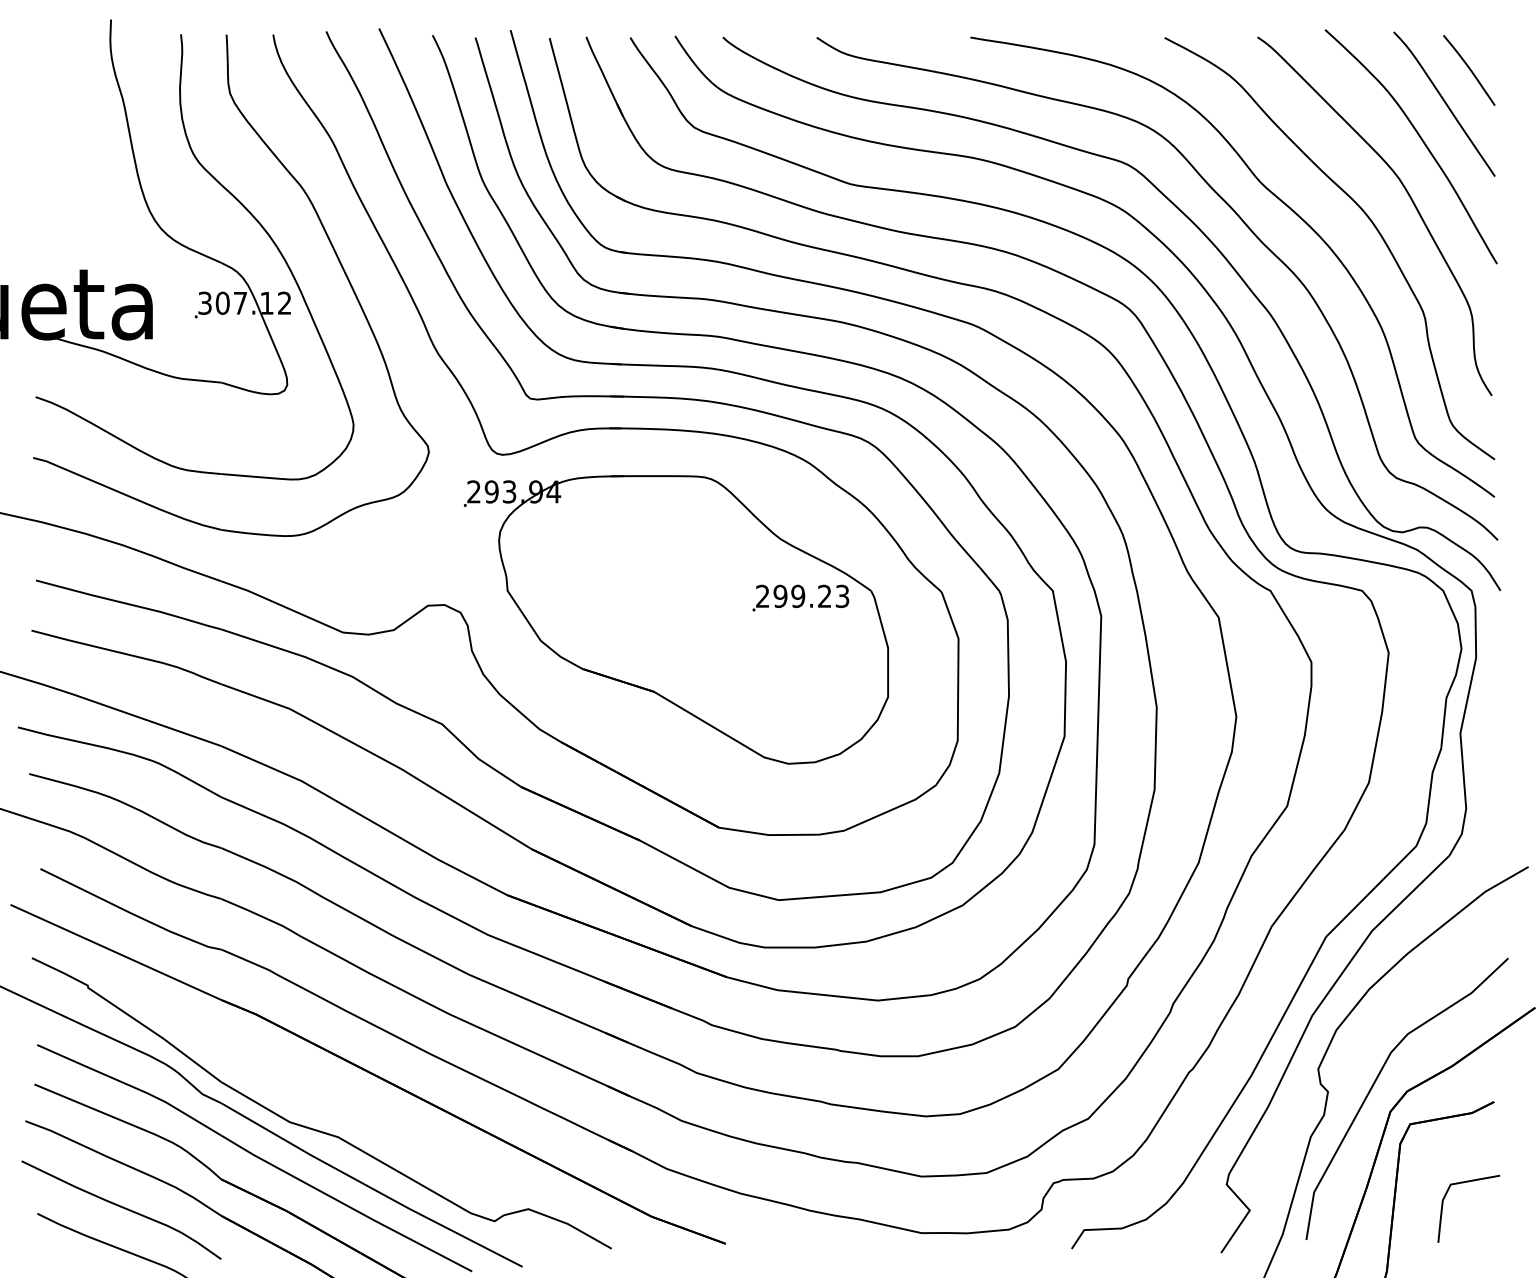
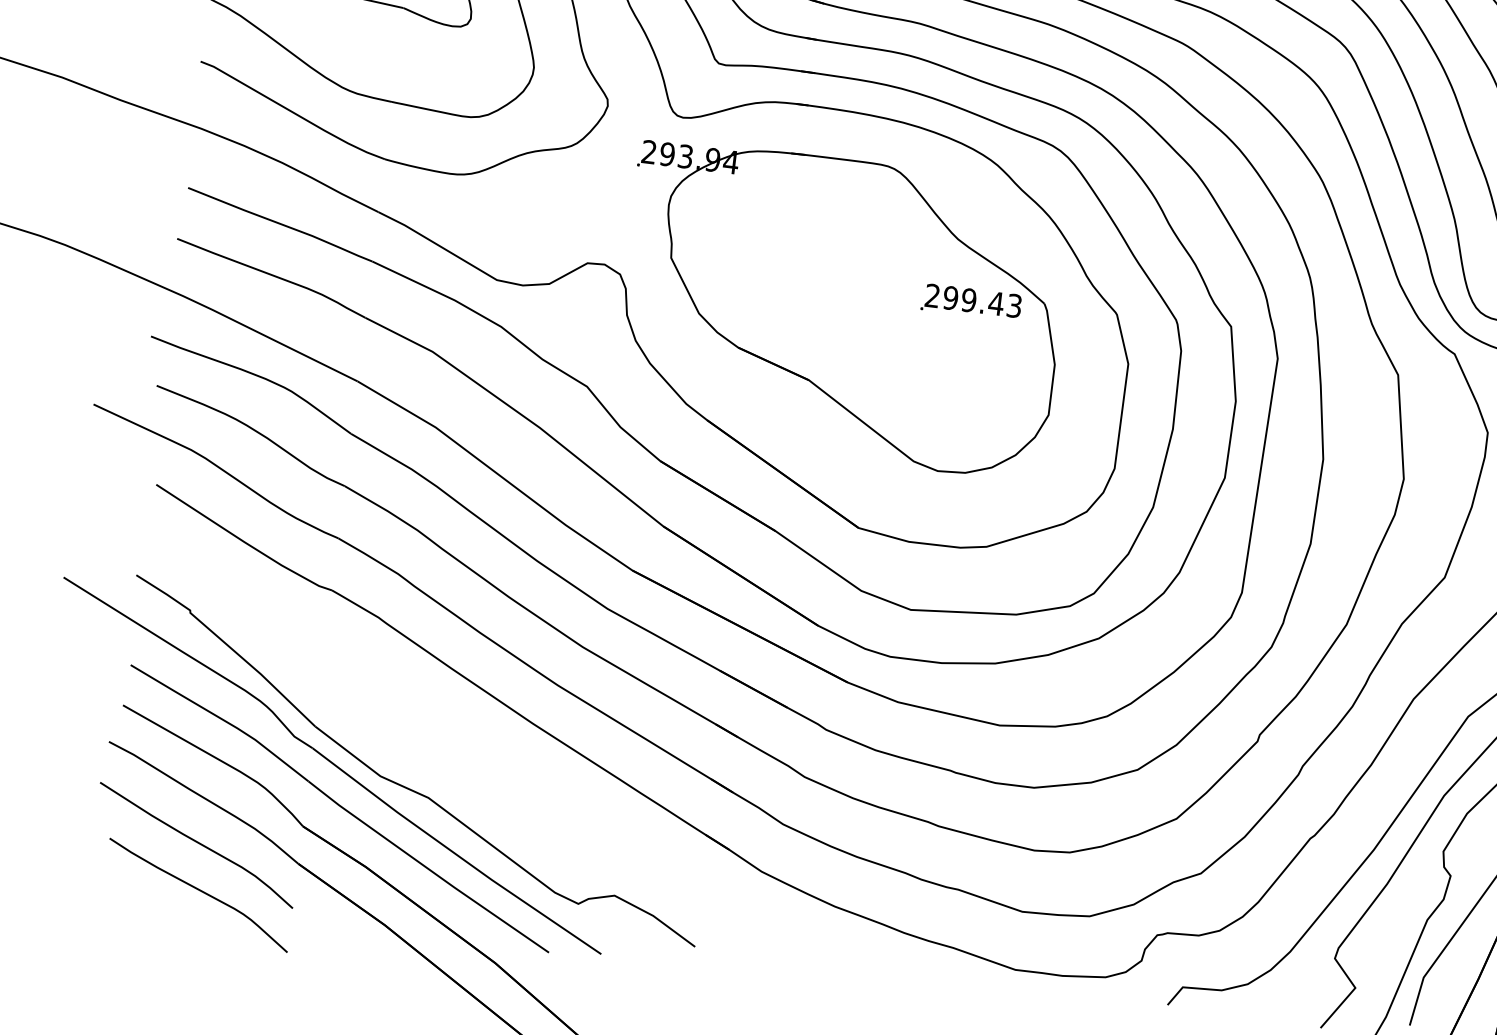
text: (824, 595) -> (996, 302), 299.23 -> 299.43
part: (367, 1074) -> (466, 737), removed

